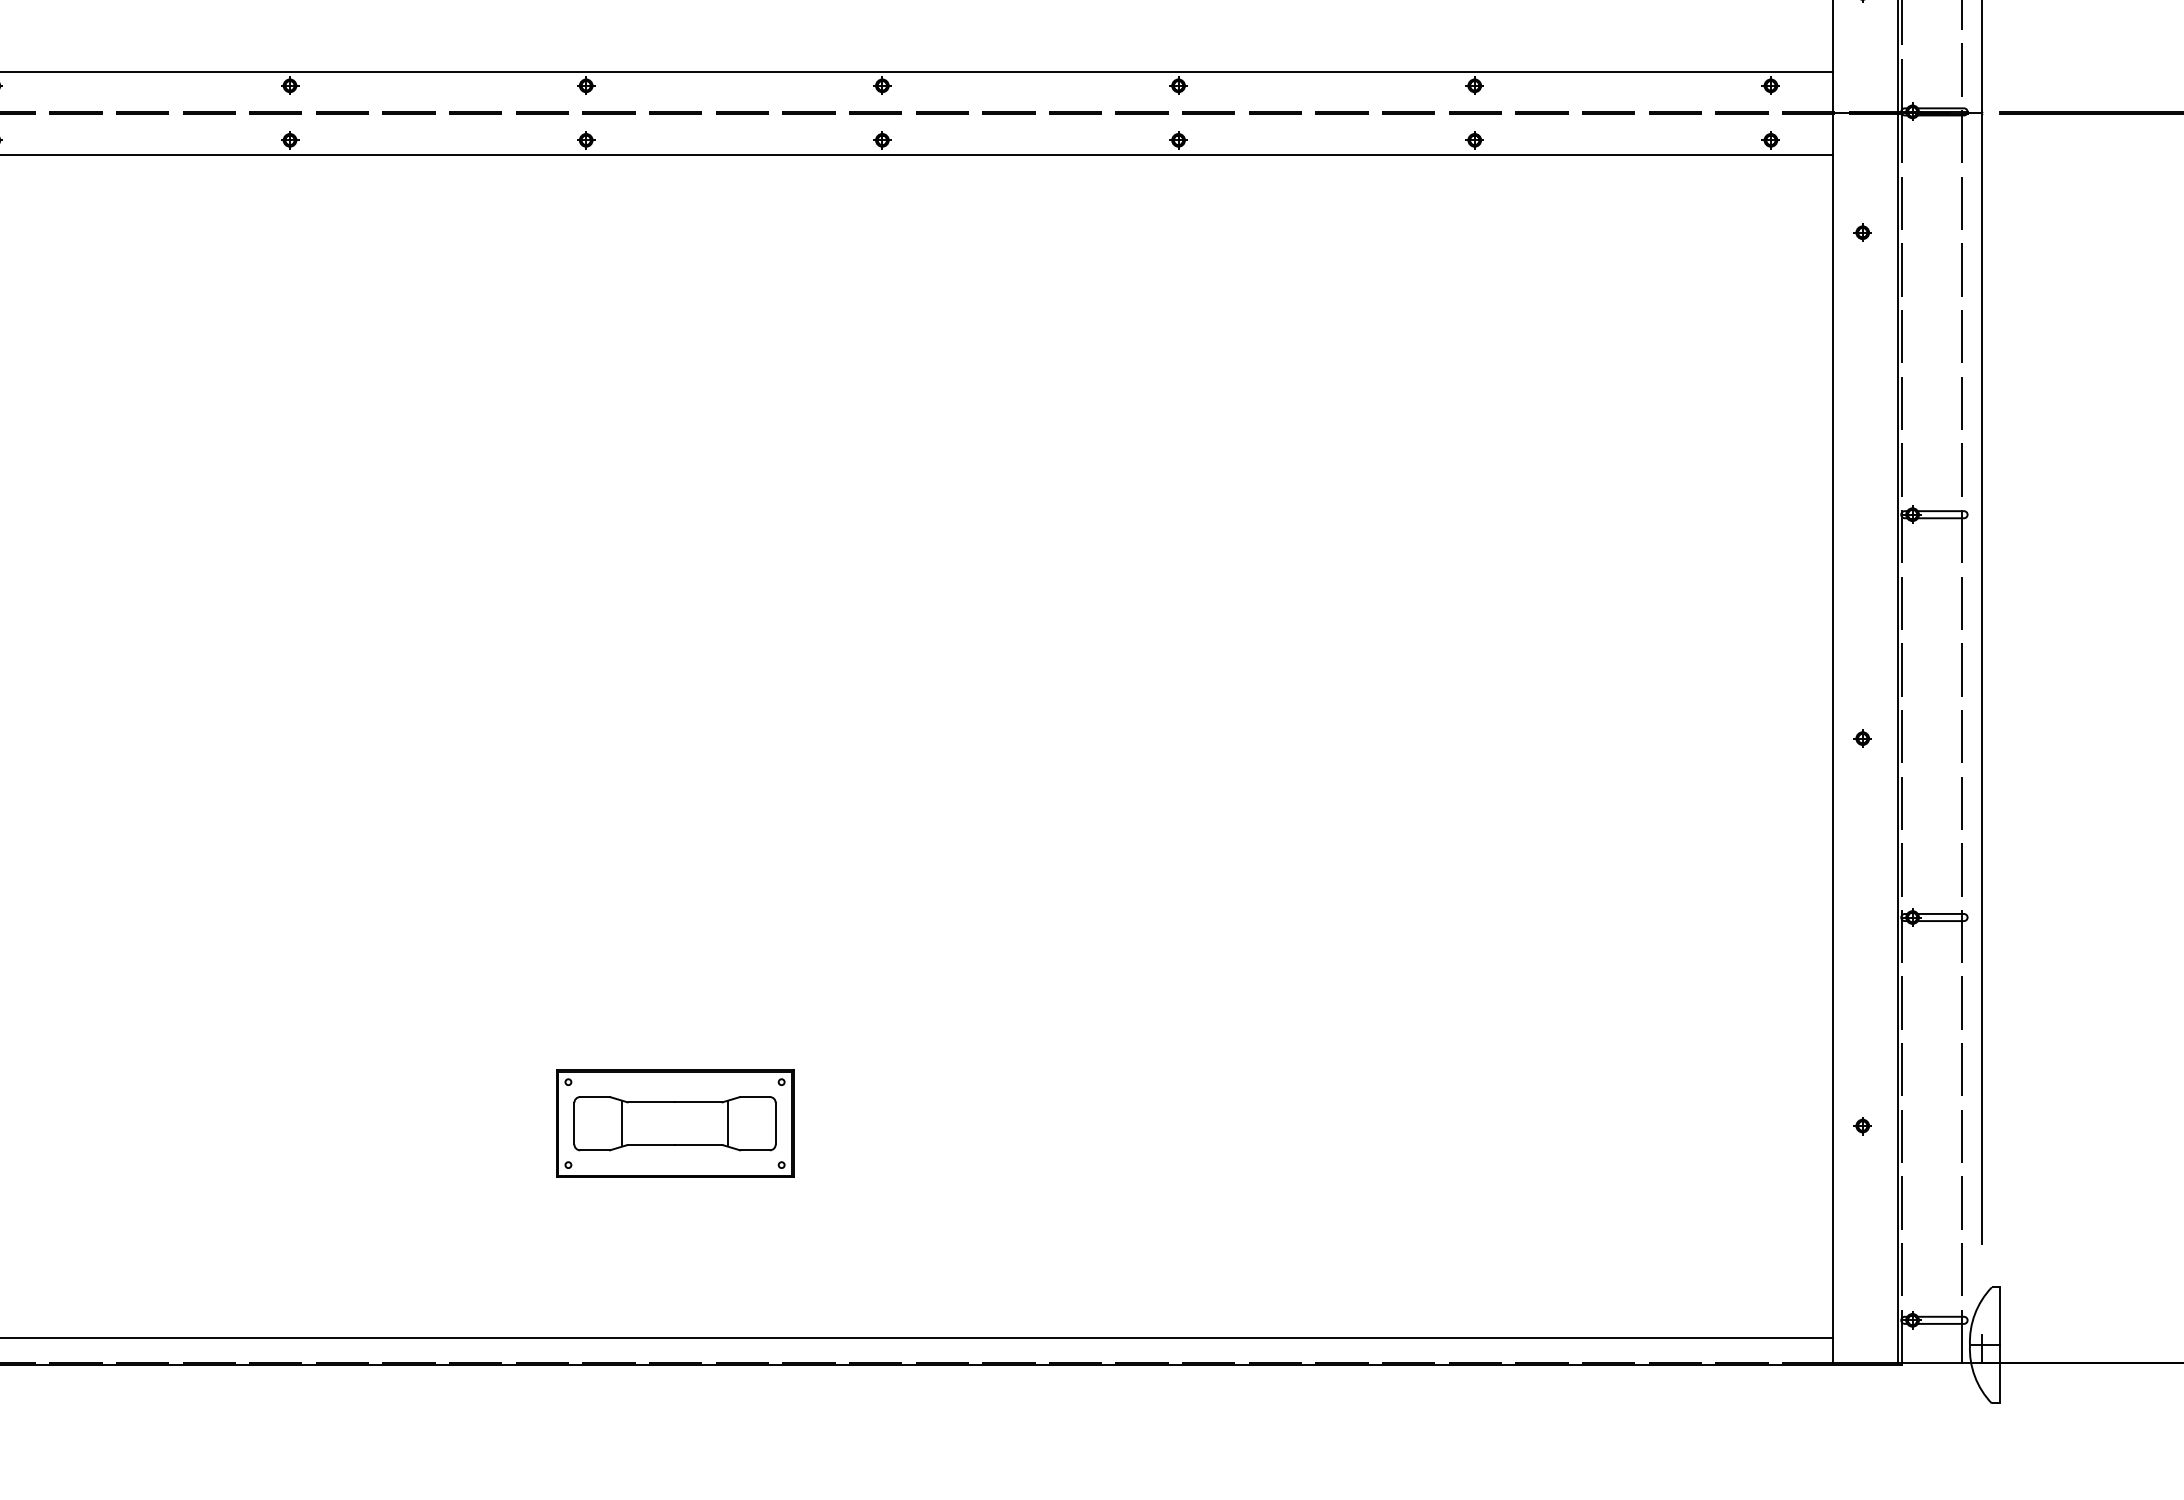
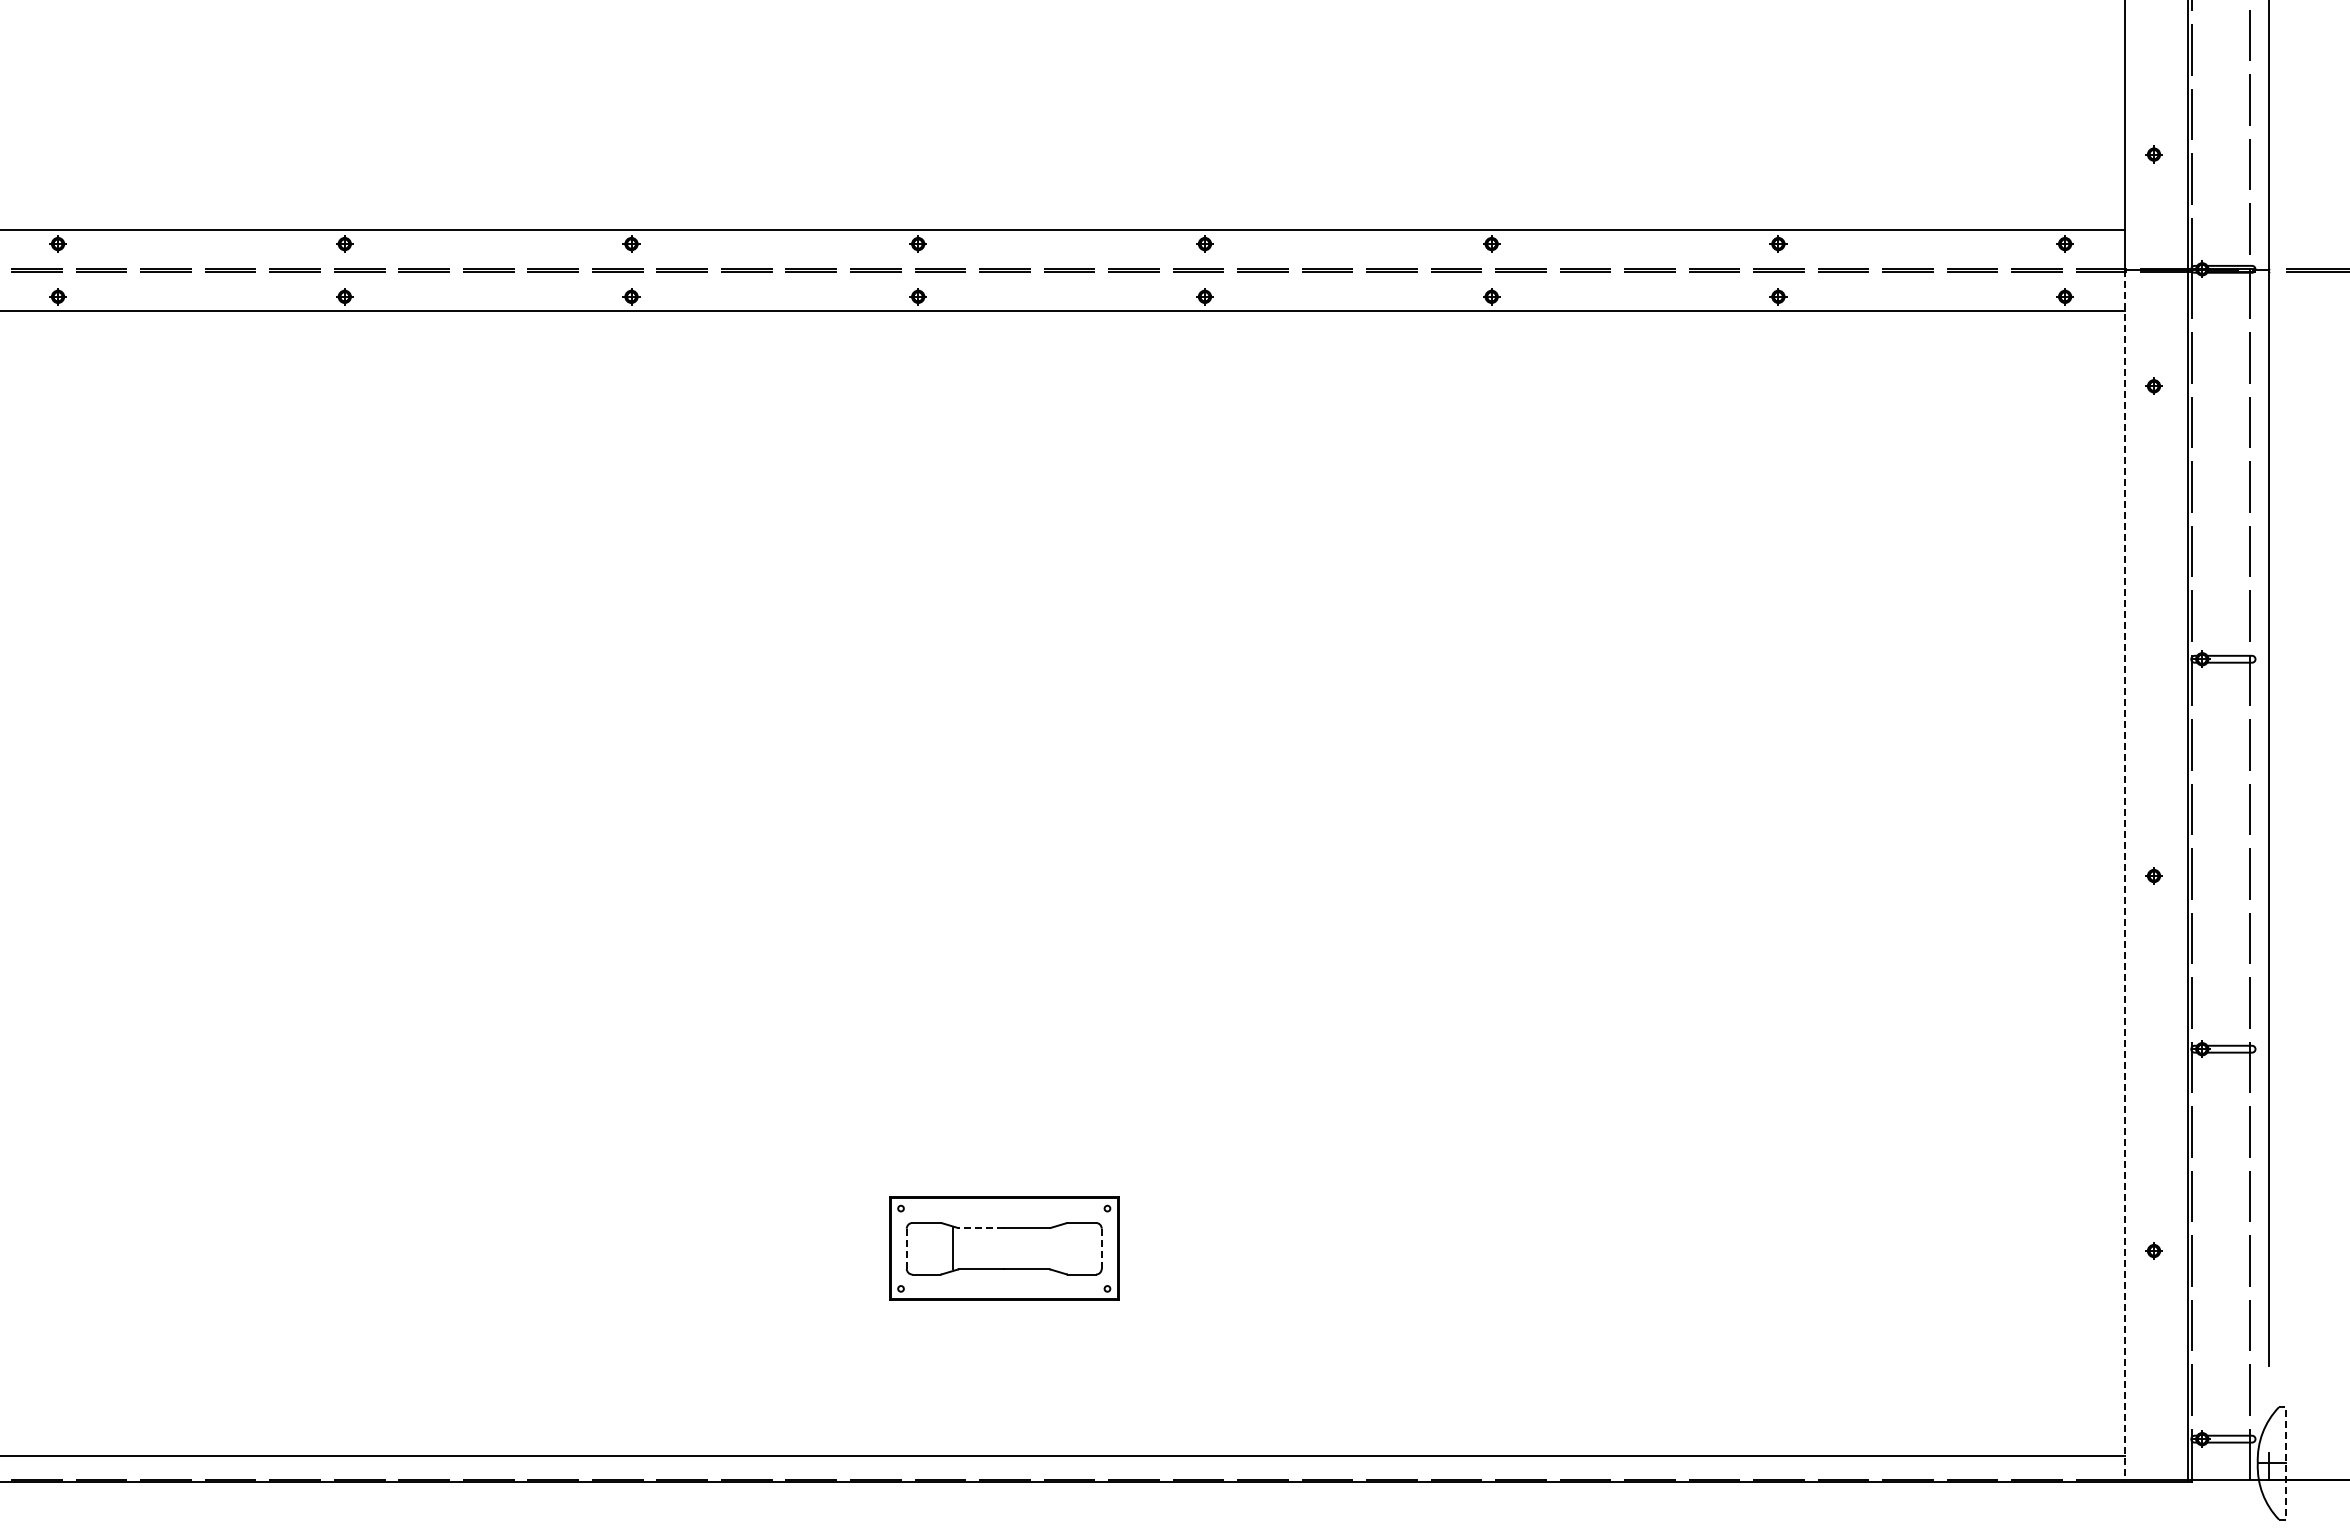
line: (1832, 738) -> (2124, 875), solid -> dashed
line: (651, 1102) -> (981, 1228), solid -> dashed
line: (727, 1123) -> (1055, 1248), removed
line: (574, 1124) -> (906, 1249), solid -> dashed
line: (775, 1124) -> (1101, 1249), solid -> dashed
line: (1999, 1344) -> (2286, 1462), solid -> dashed

